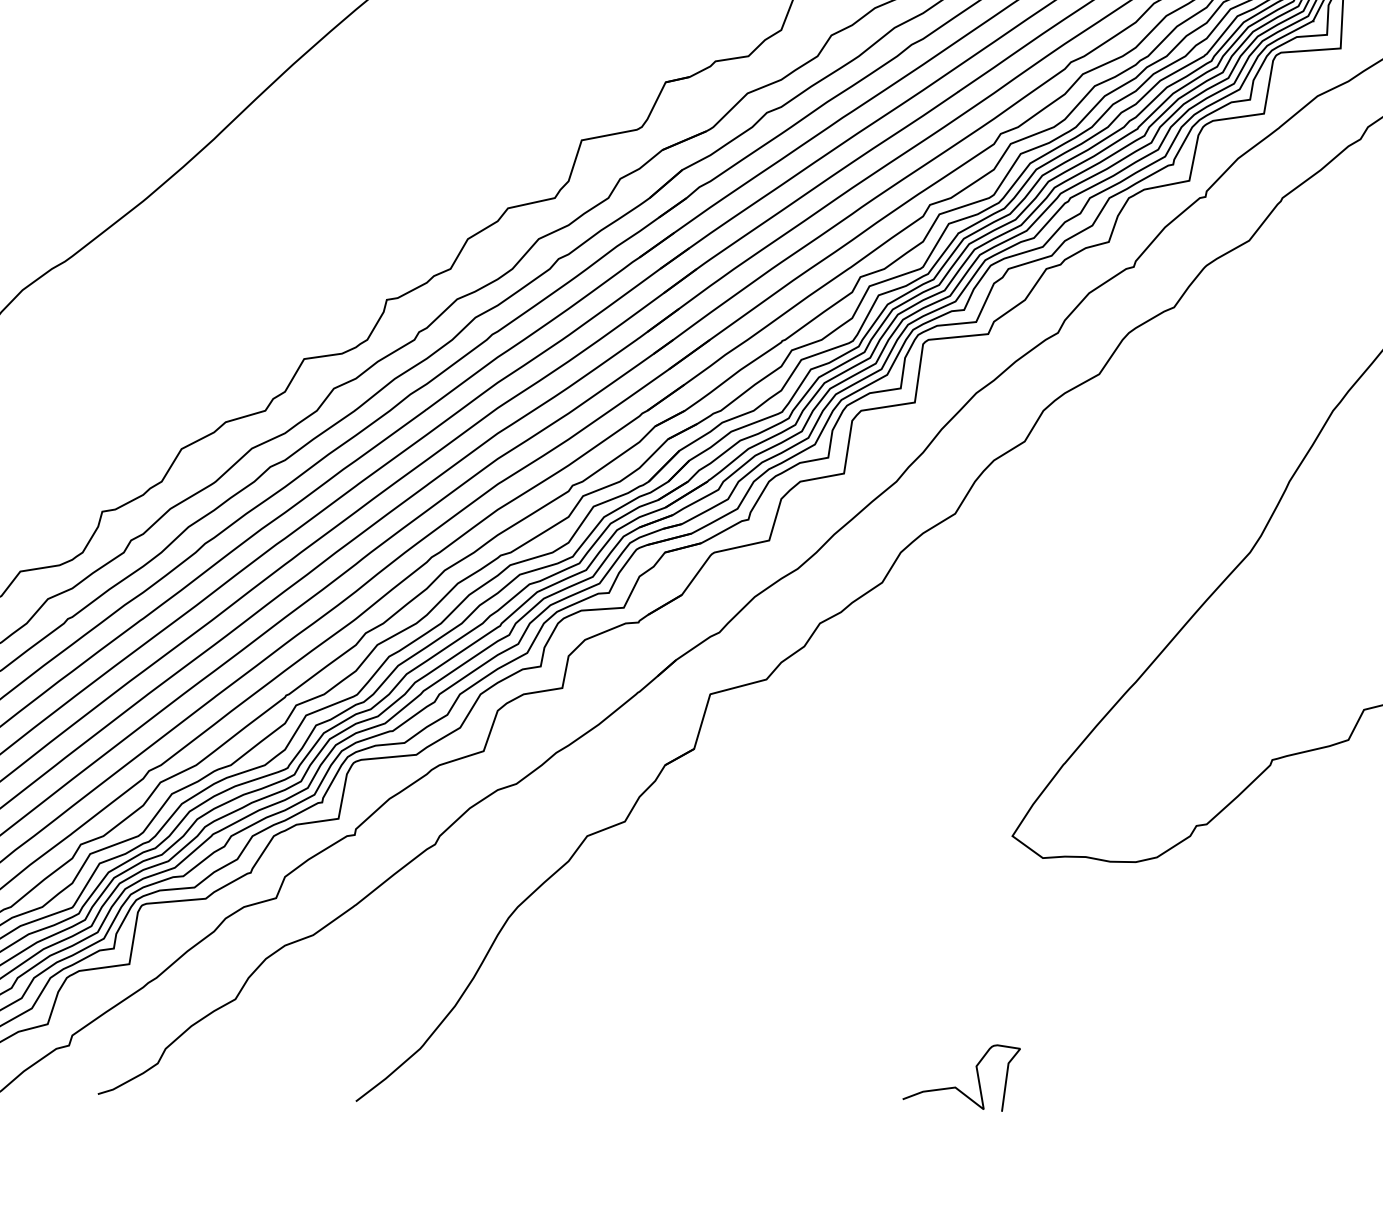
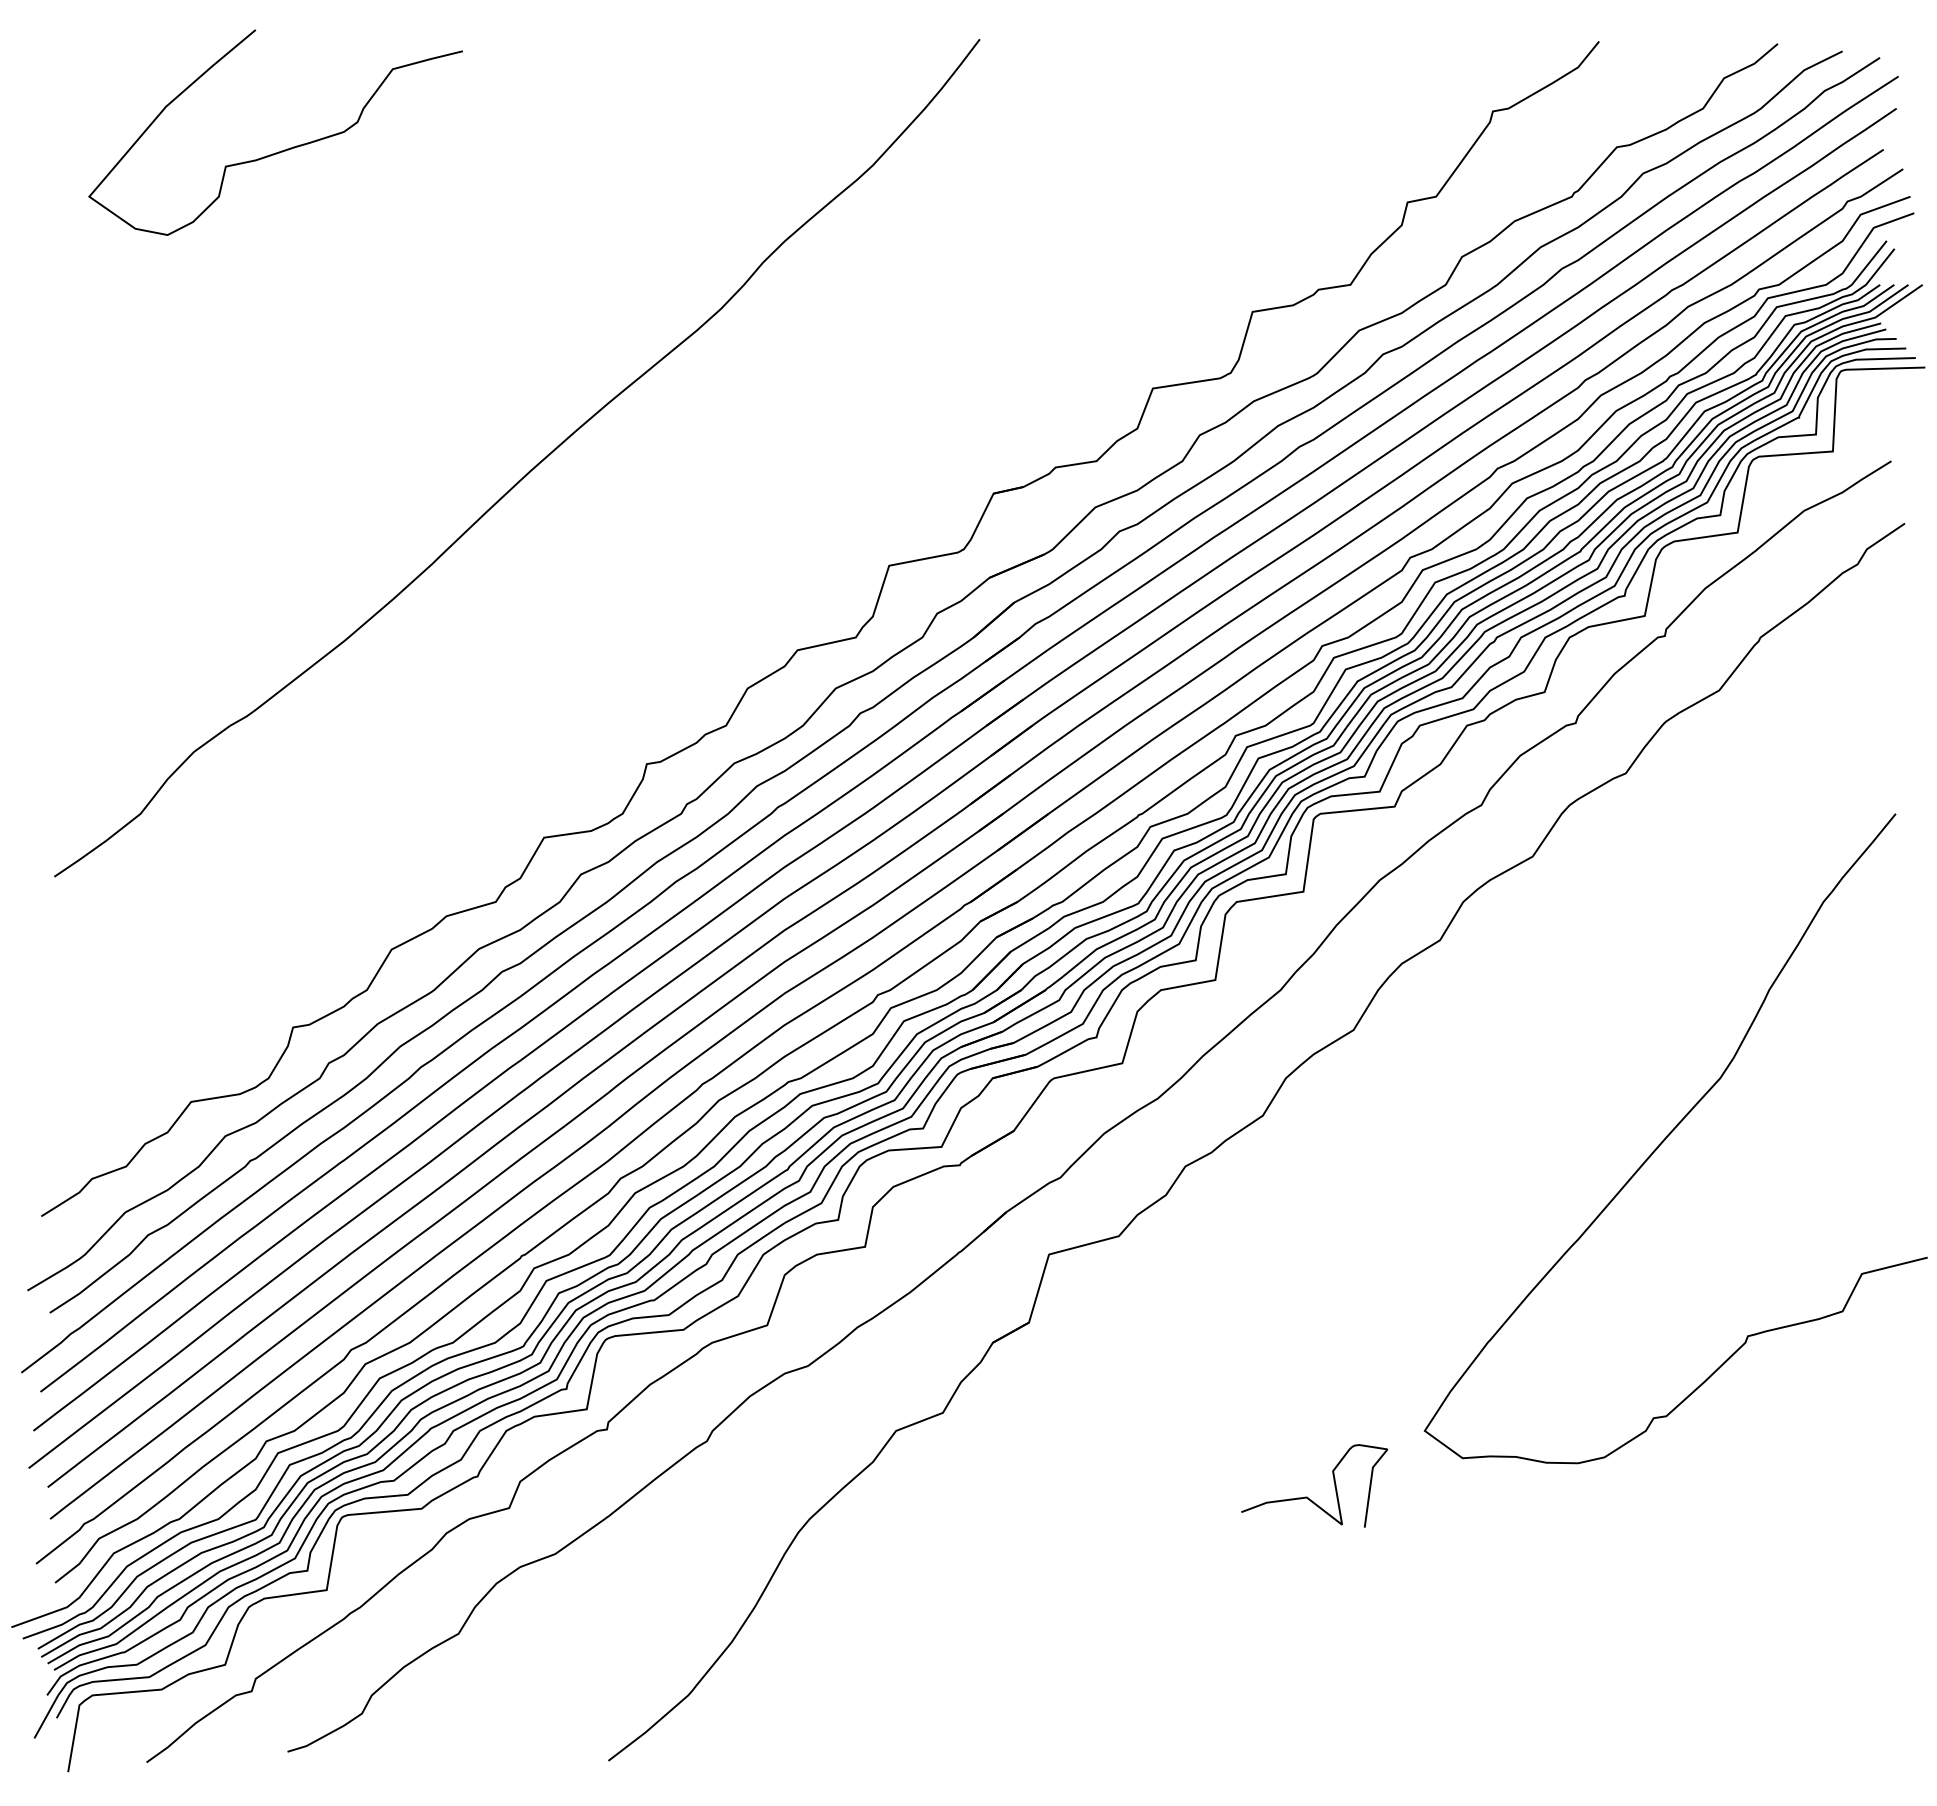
curve: (955, 1086) -> (1307, 1496), moved

